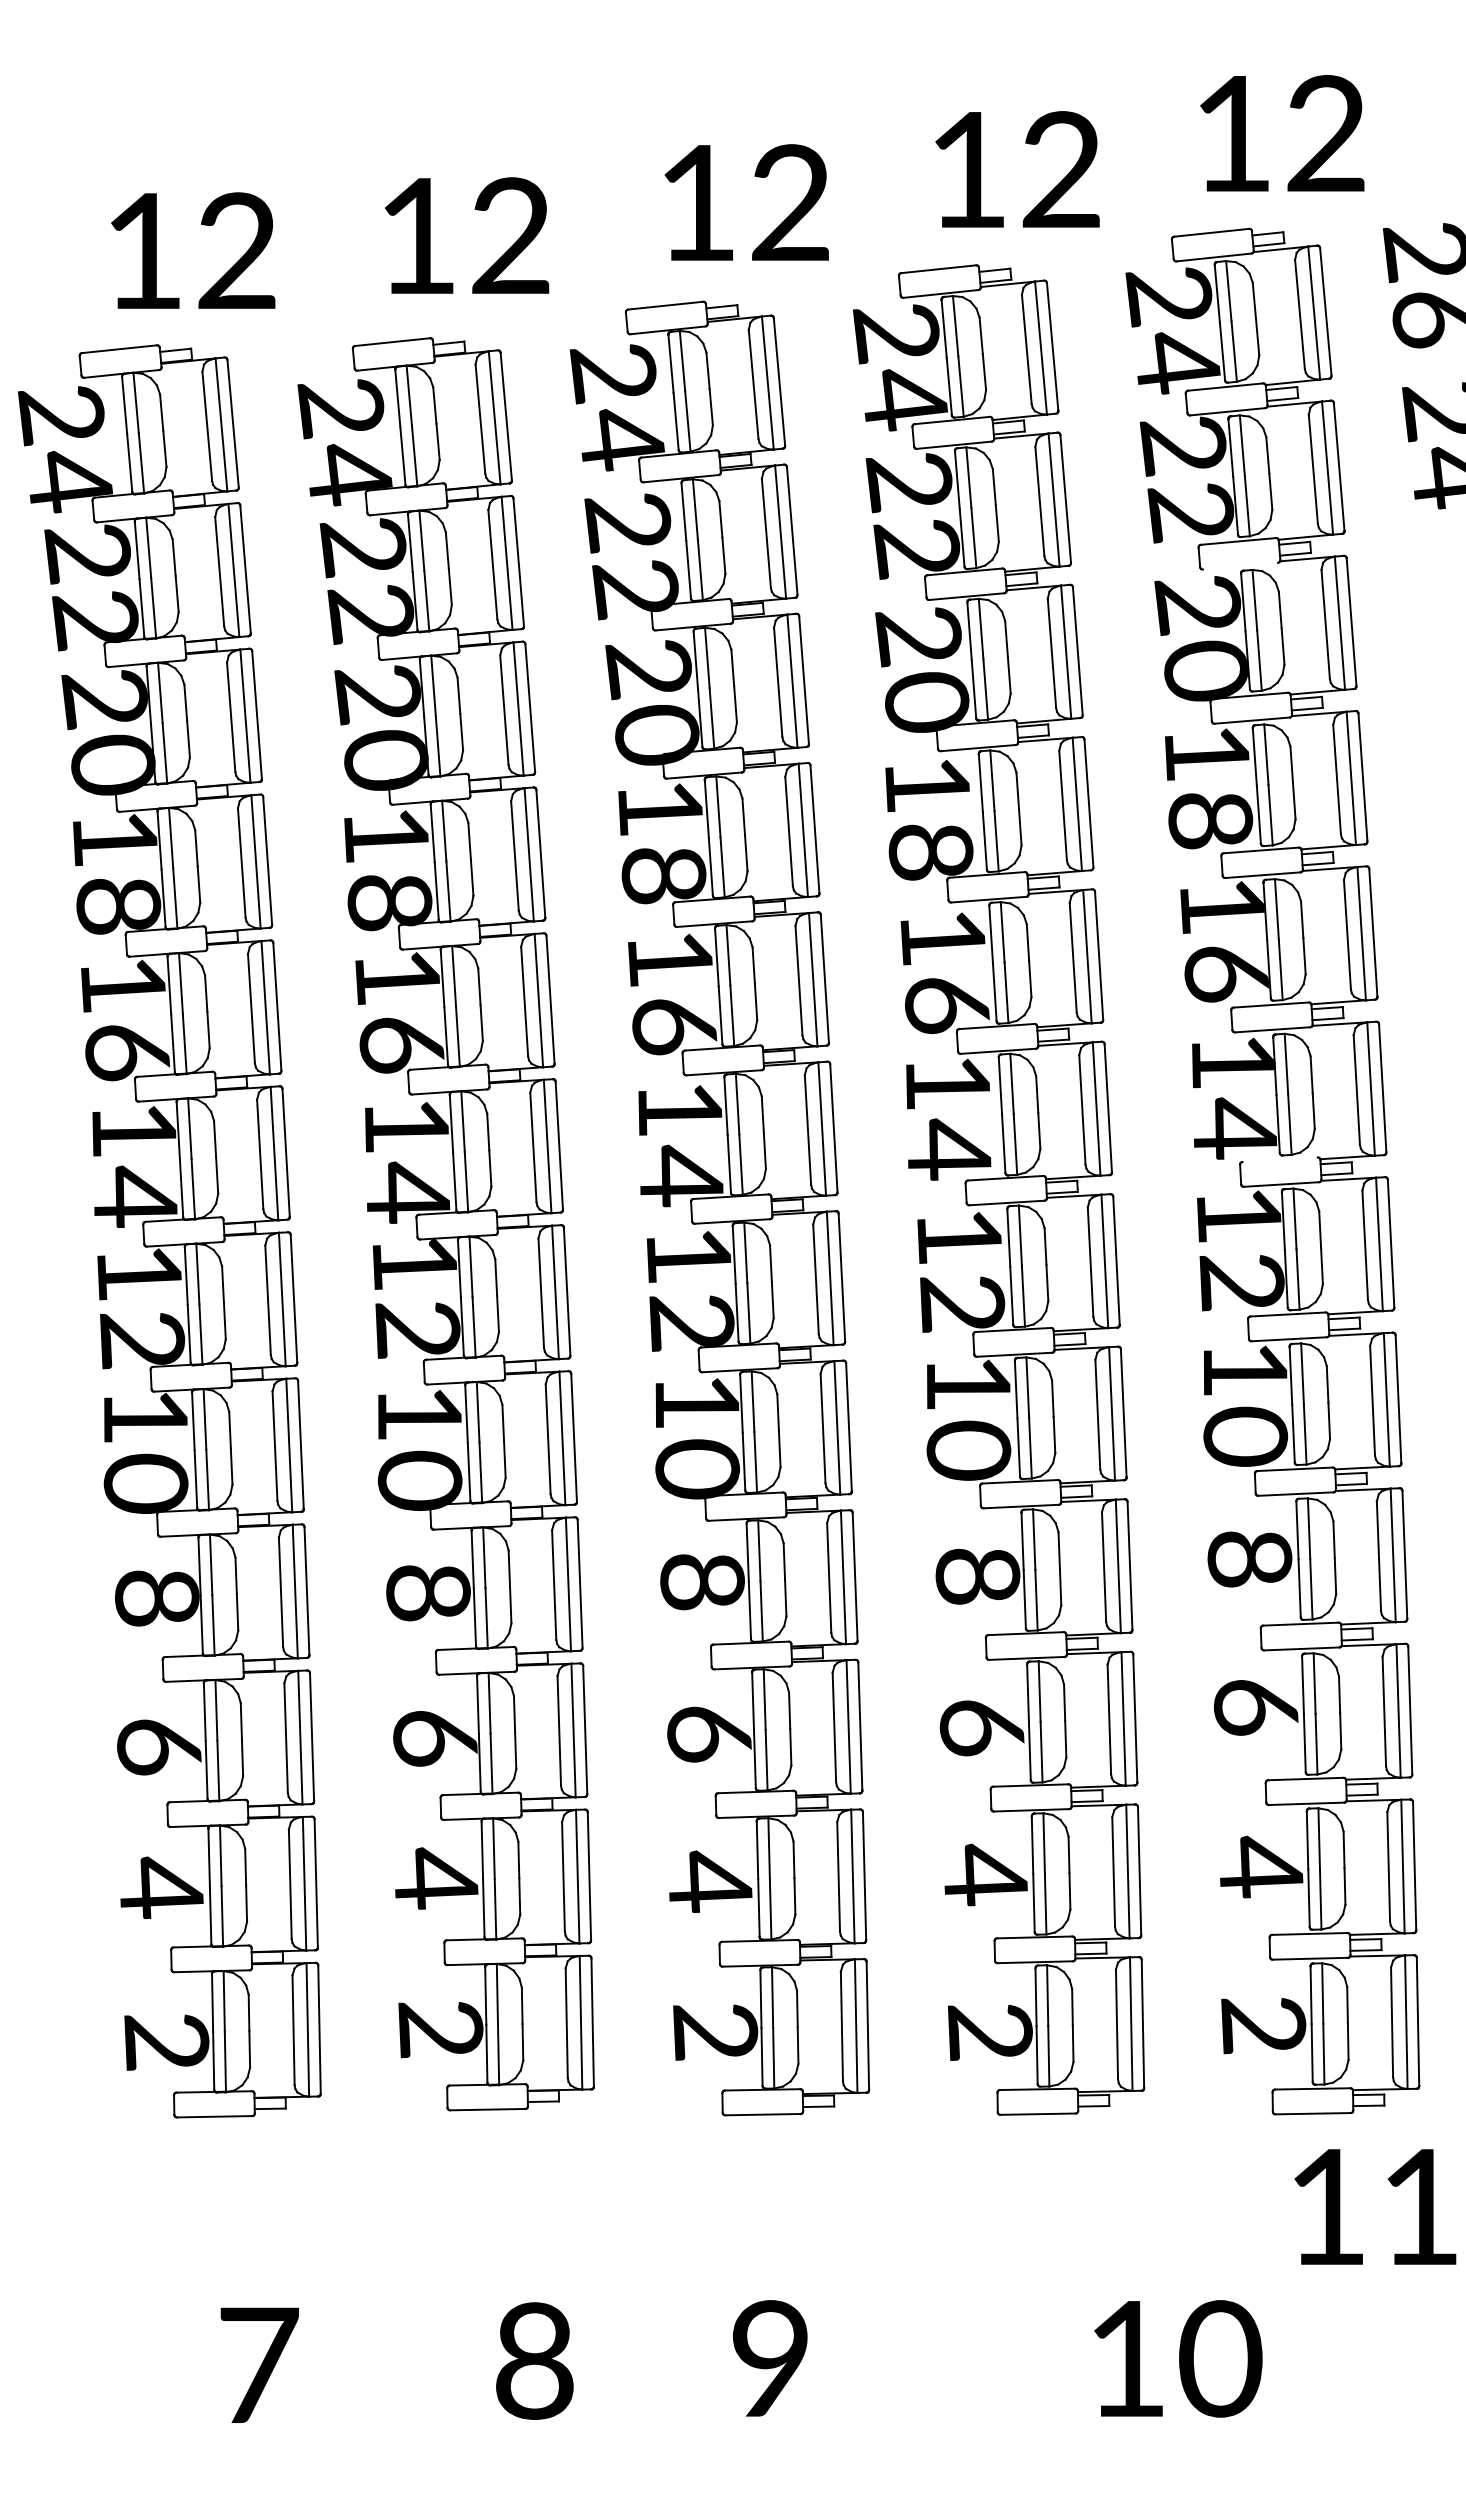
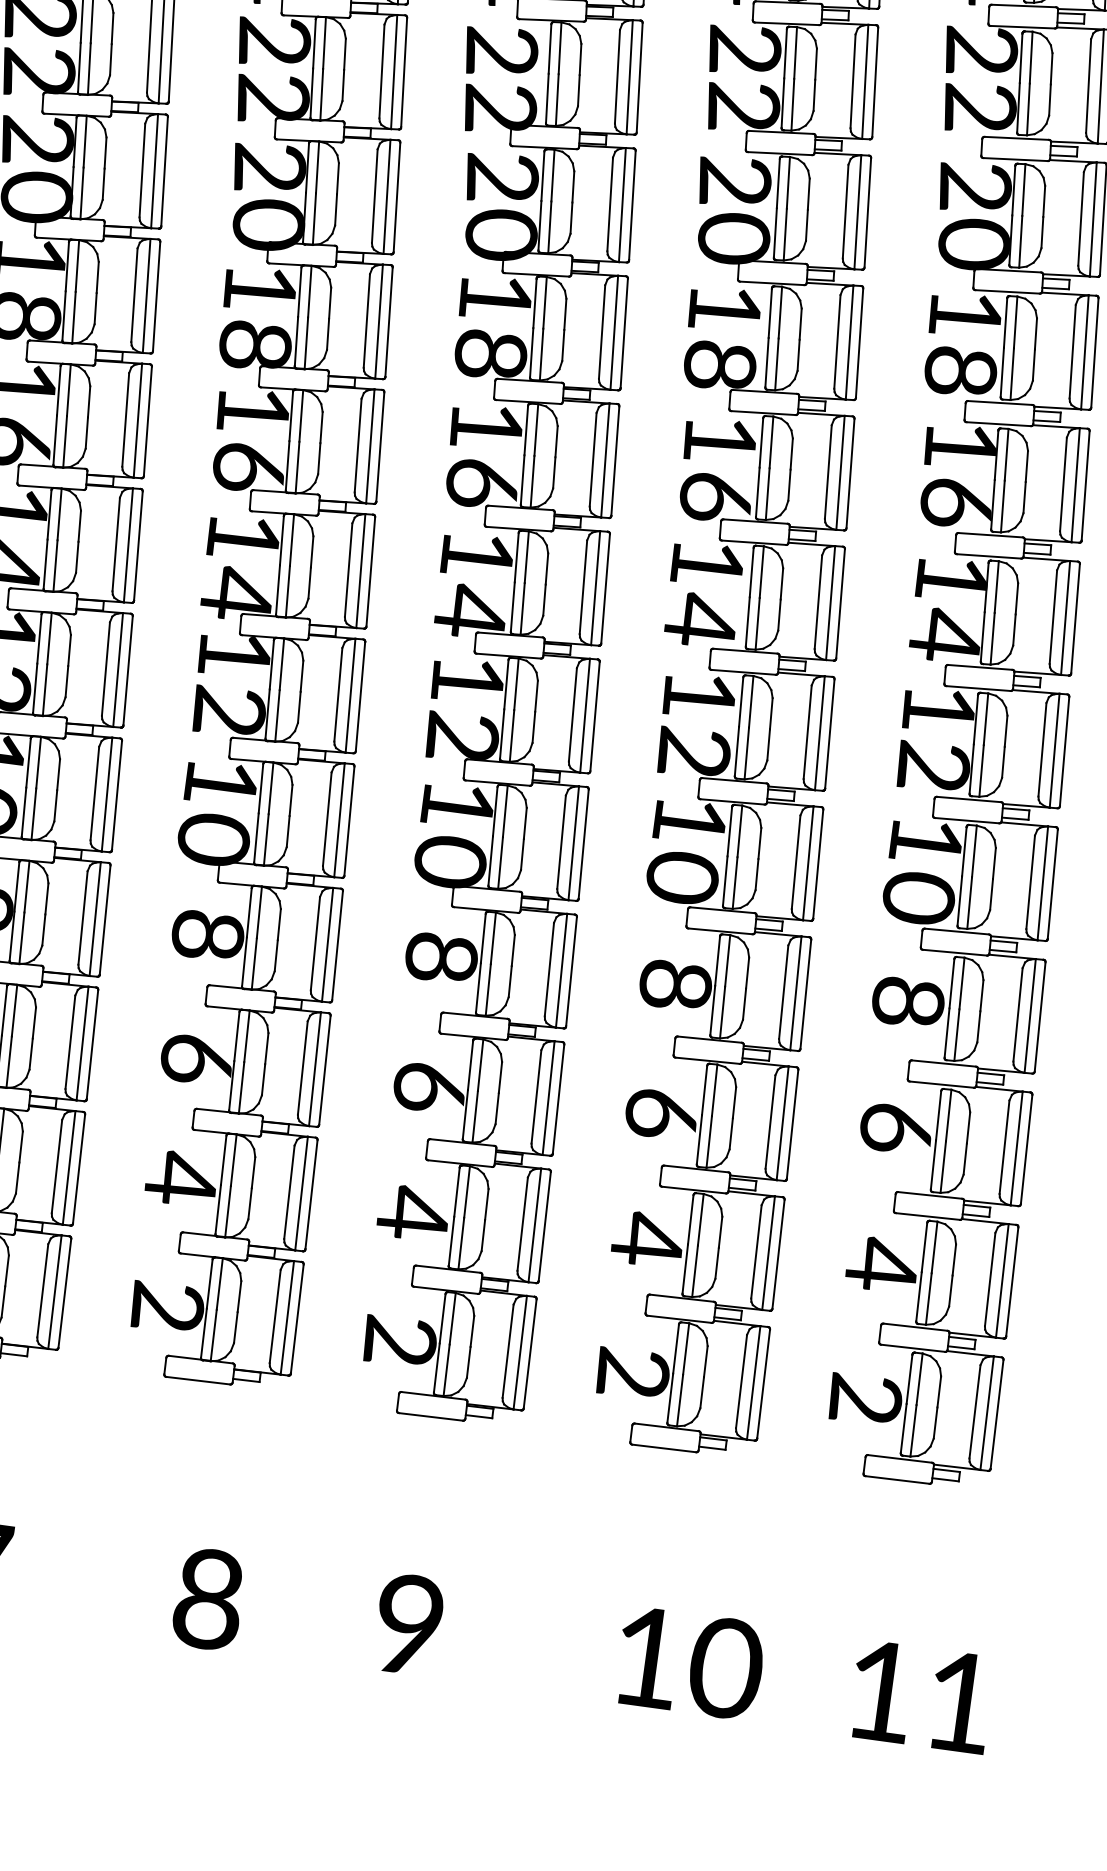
line: (1239, 565) -> (1014, 158), added
line: (1279, 1159) -> (979, 667), added
text: (1375, 2206) -> (921, 1696), moved
text: (1178, 2358) -> (690, 1663), moved

